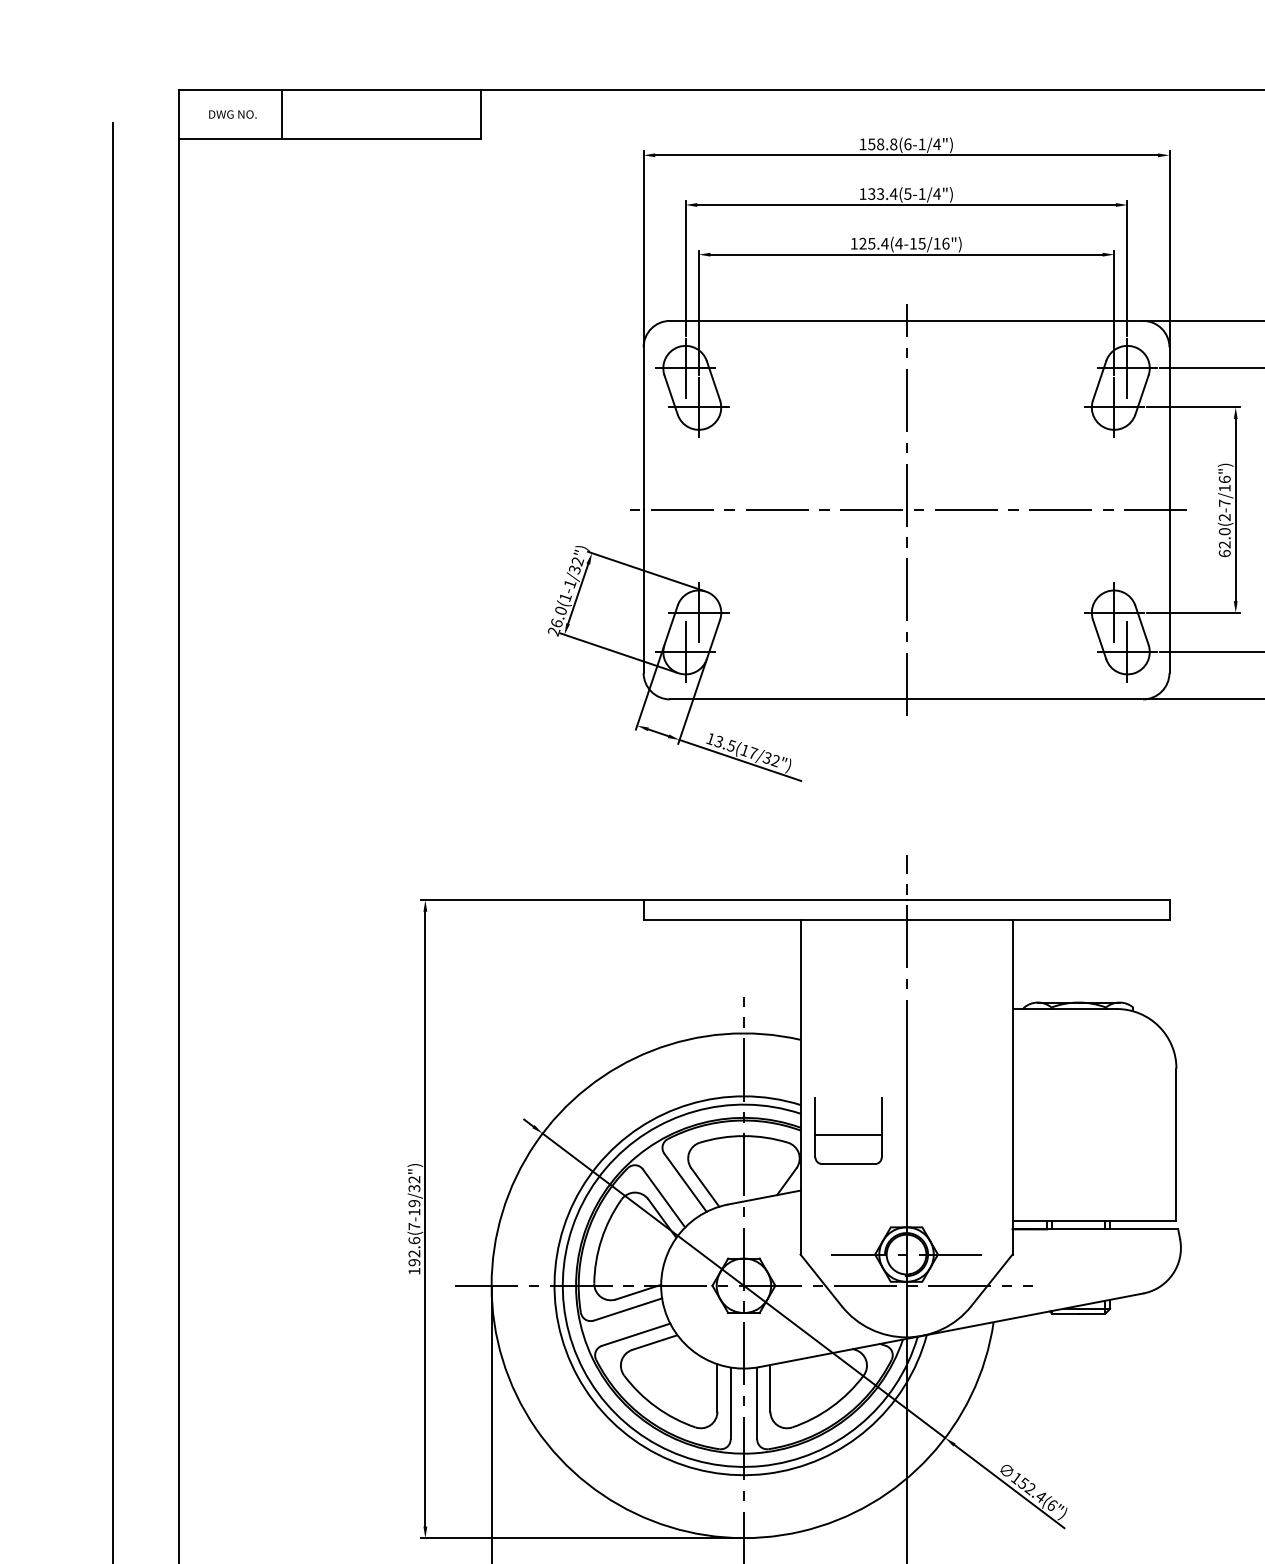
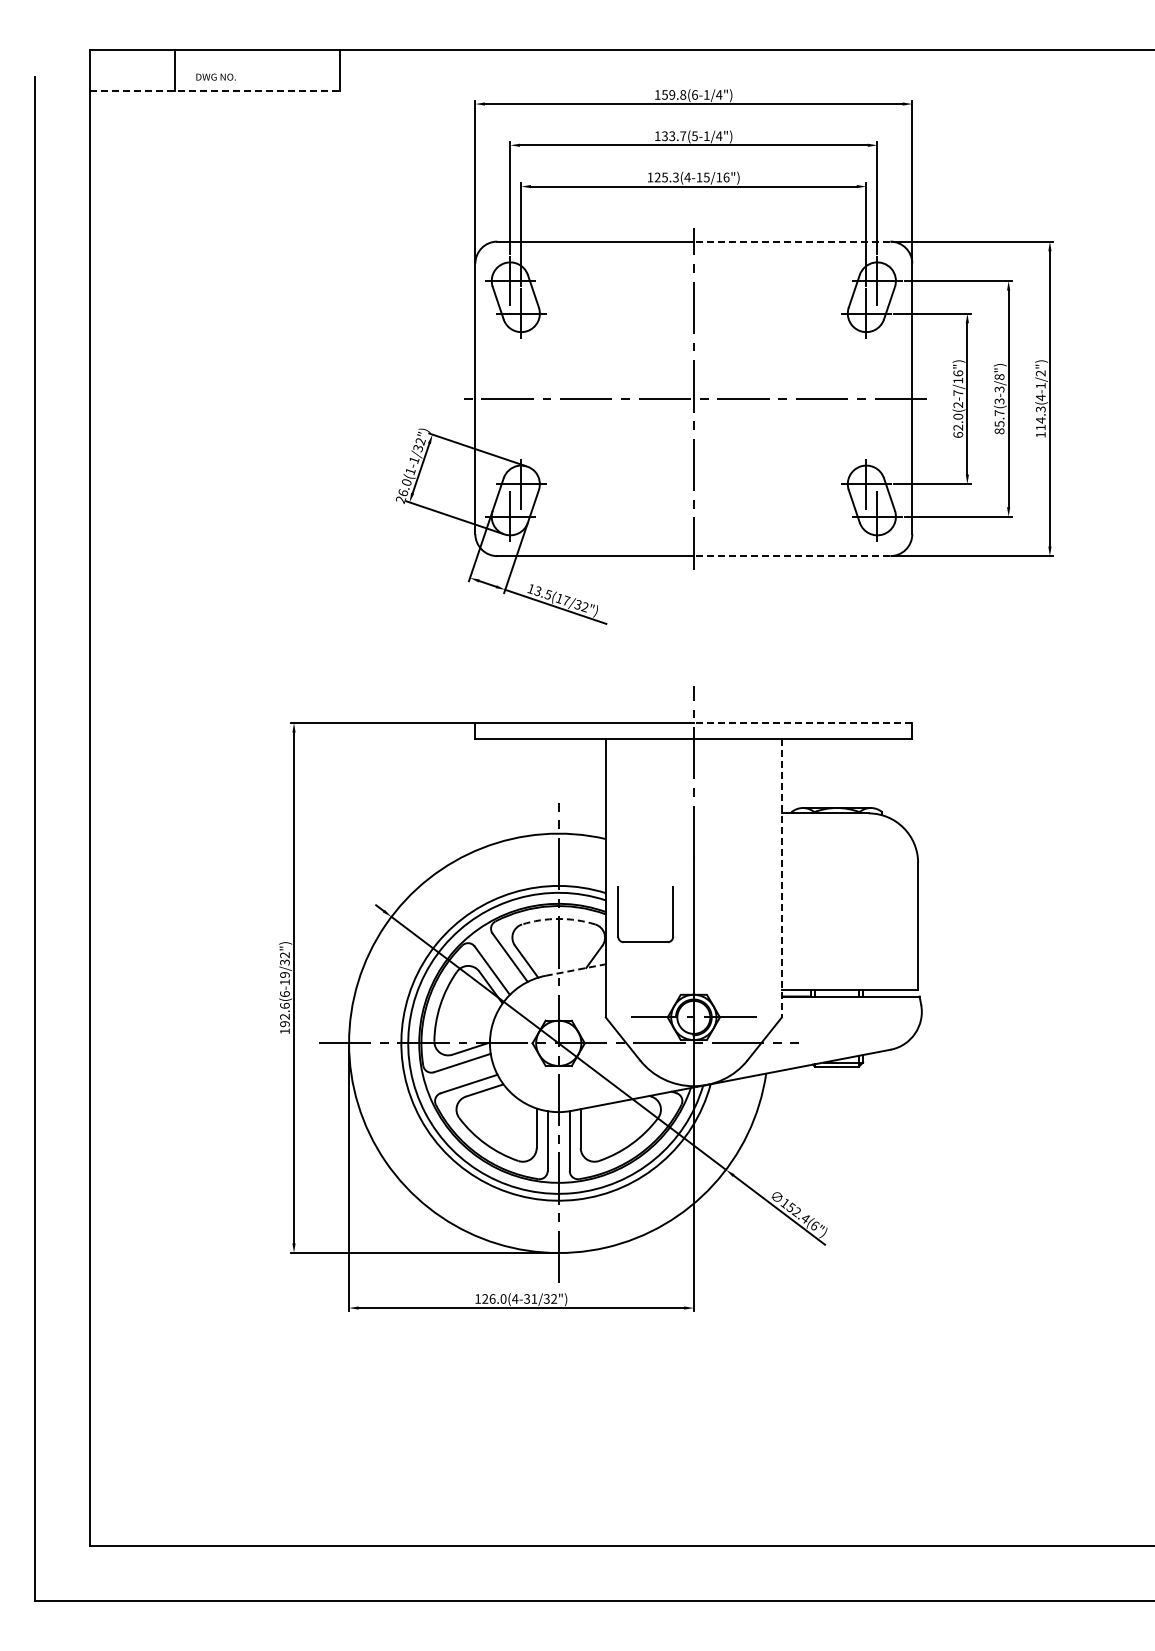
text: (232, 113) -> (215, 76), moved
line: (330, 139) -> (215, 90), solid -> dashed
text: (880, 143) -> (672, 94), 158.8(6-1/4") -> 159.8(6-1/4")
text: (894, 193) -> (683, 135), 133.4(5-1/4") -> 133.7(5-1/4")
text: (884, 243) -> (675, 177), 125.4(4-15/16") -> 125.3(4-15/16")
line: (1024, 320) -> (791, 241), solid -> dashed
line: (1024, 699) -> (791, 556), solid -> dashed
line: (1037, 899) -> (802, 722), solid -> dashed
line: (1012, 1087) -> (781, 878), solid -> dashed
arc: (743, 1135) -> (558, 918), solid -> dashed
line: (848, 1135) -> (645, 918), removed
line: (764, 1198) -> (575, 970), solid -> dashed
text: (413, 1226) -> (284, 994), 192.6(7-19/32") -> 192.6(6-19/32")

